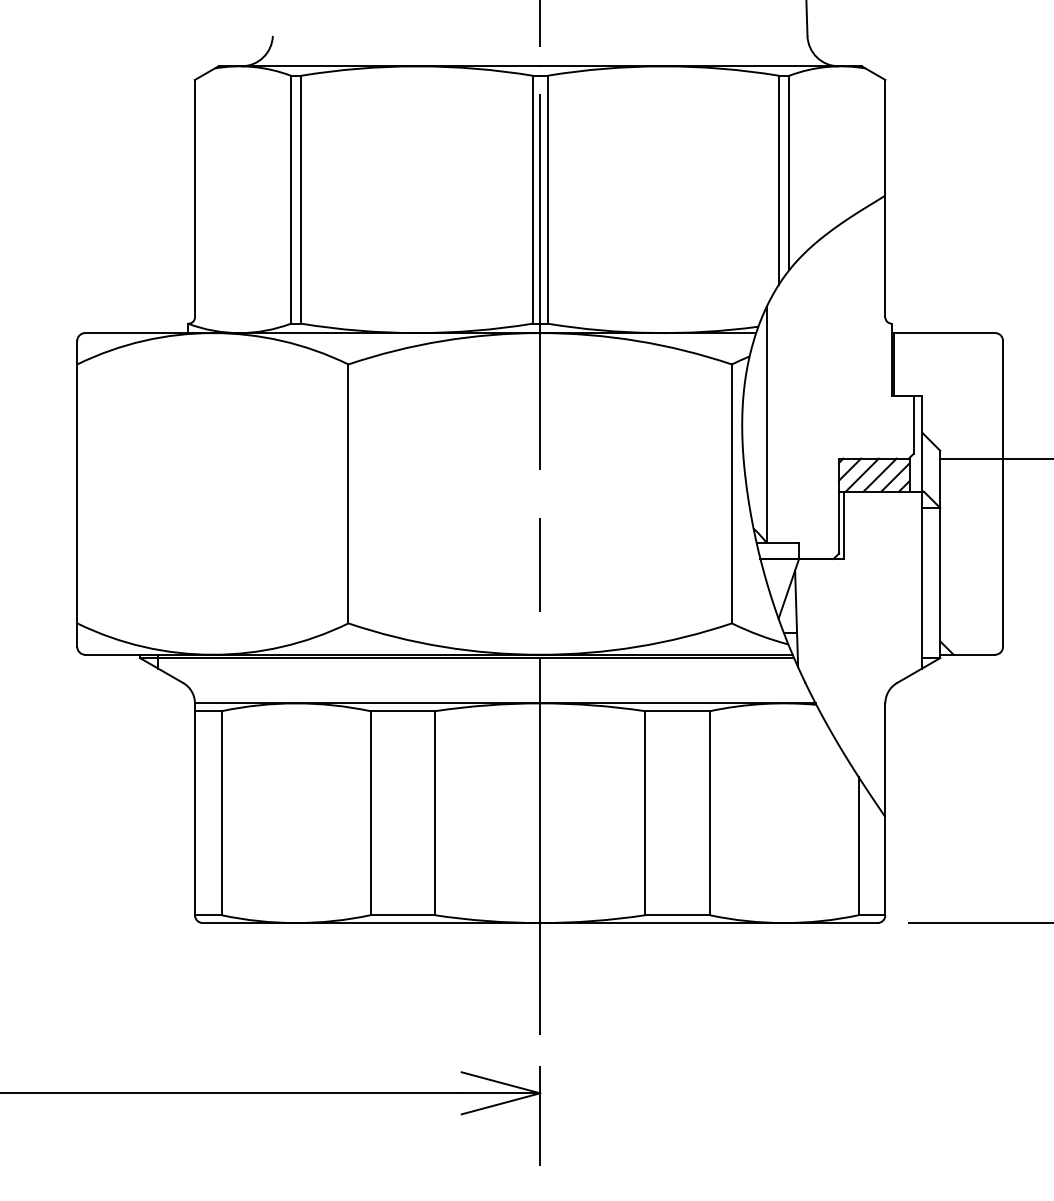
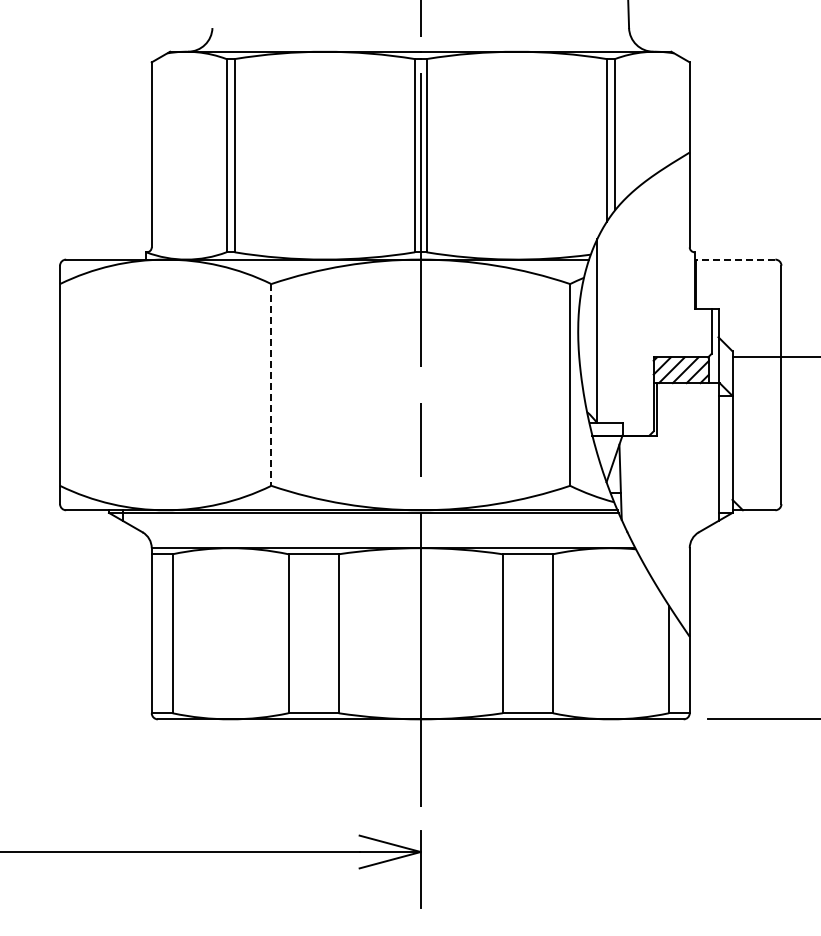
line: (944, 332) -> (735, 259), solid -> dashed
line: (348, 493) -> (271, 384), solid -> dashed

